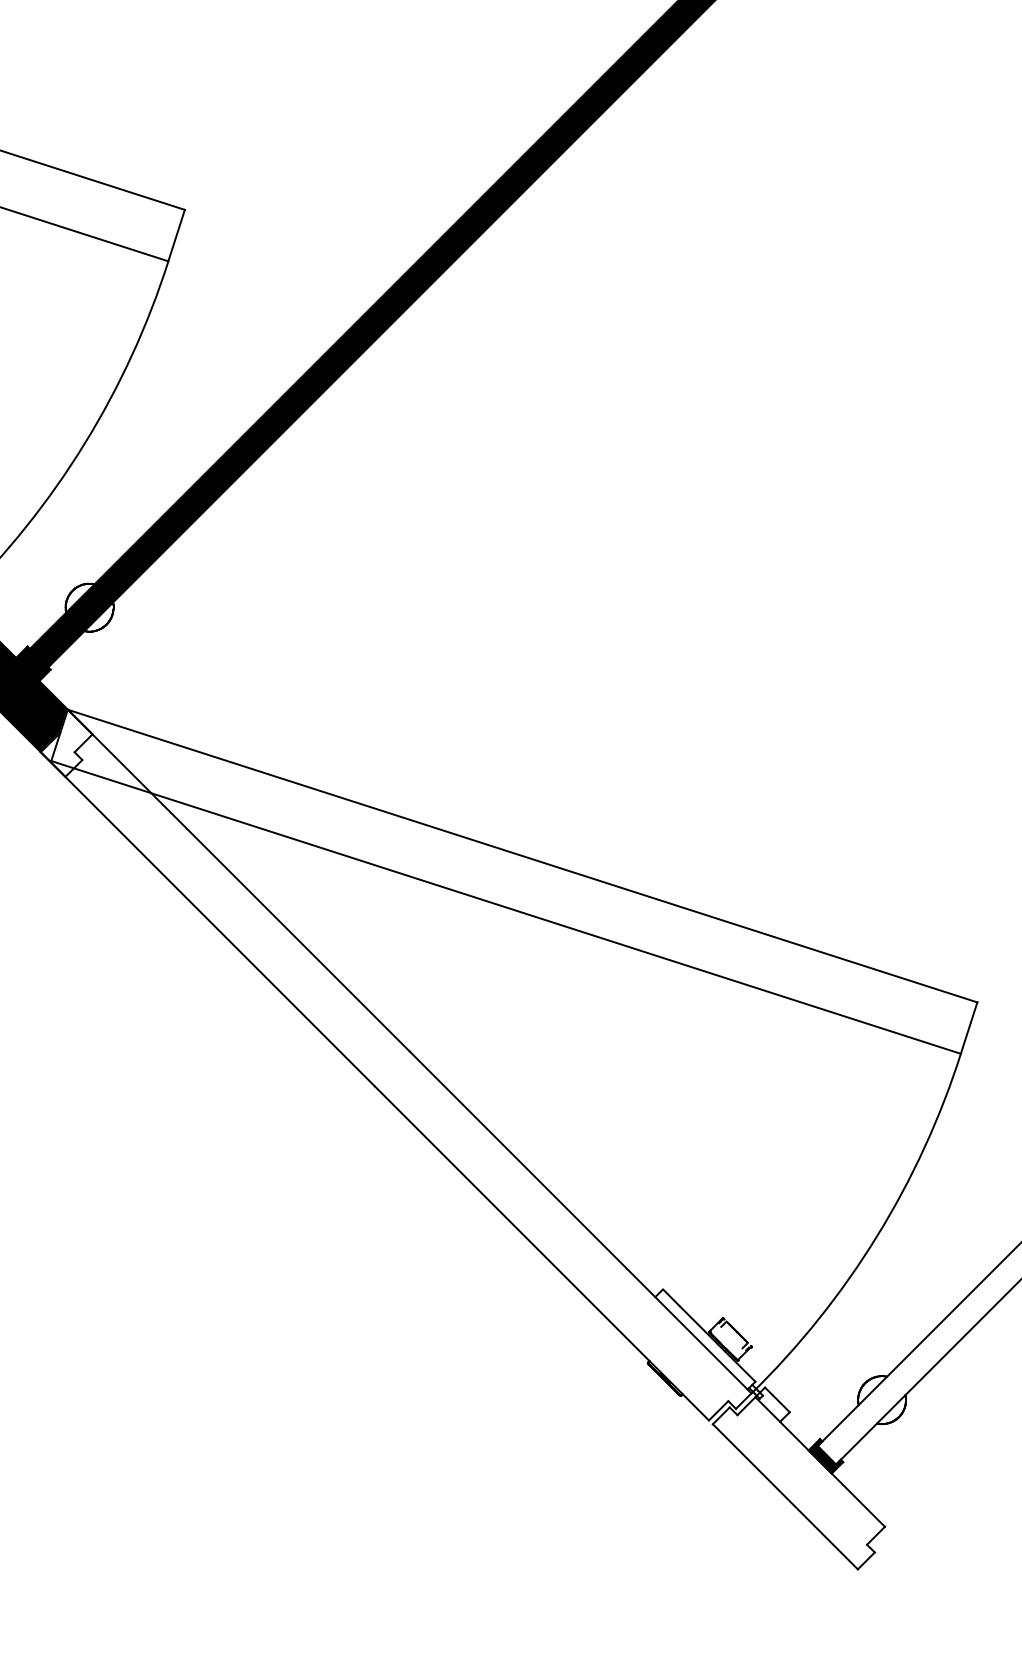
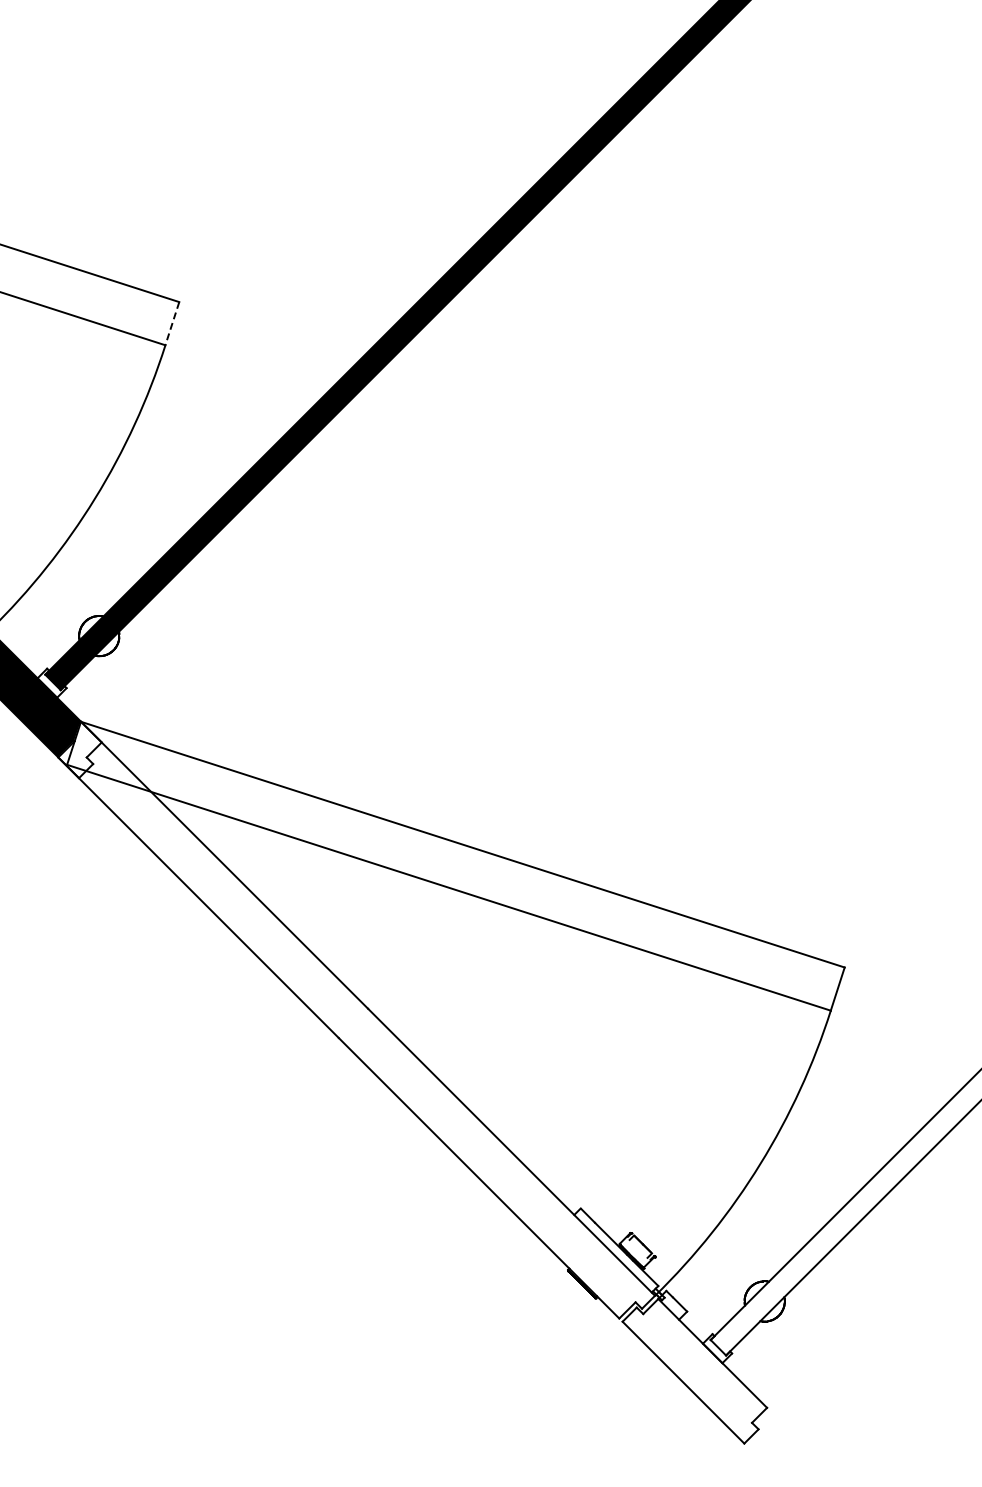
line: (176, 235) -> (172, 323), solid -> dashed
fill: (32, 662) -> (51, 682), removed
fill: (825, 1456) -> (717, 1348), removed

